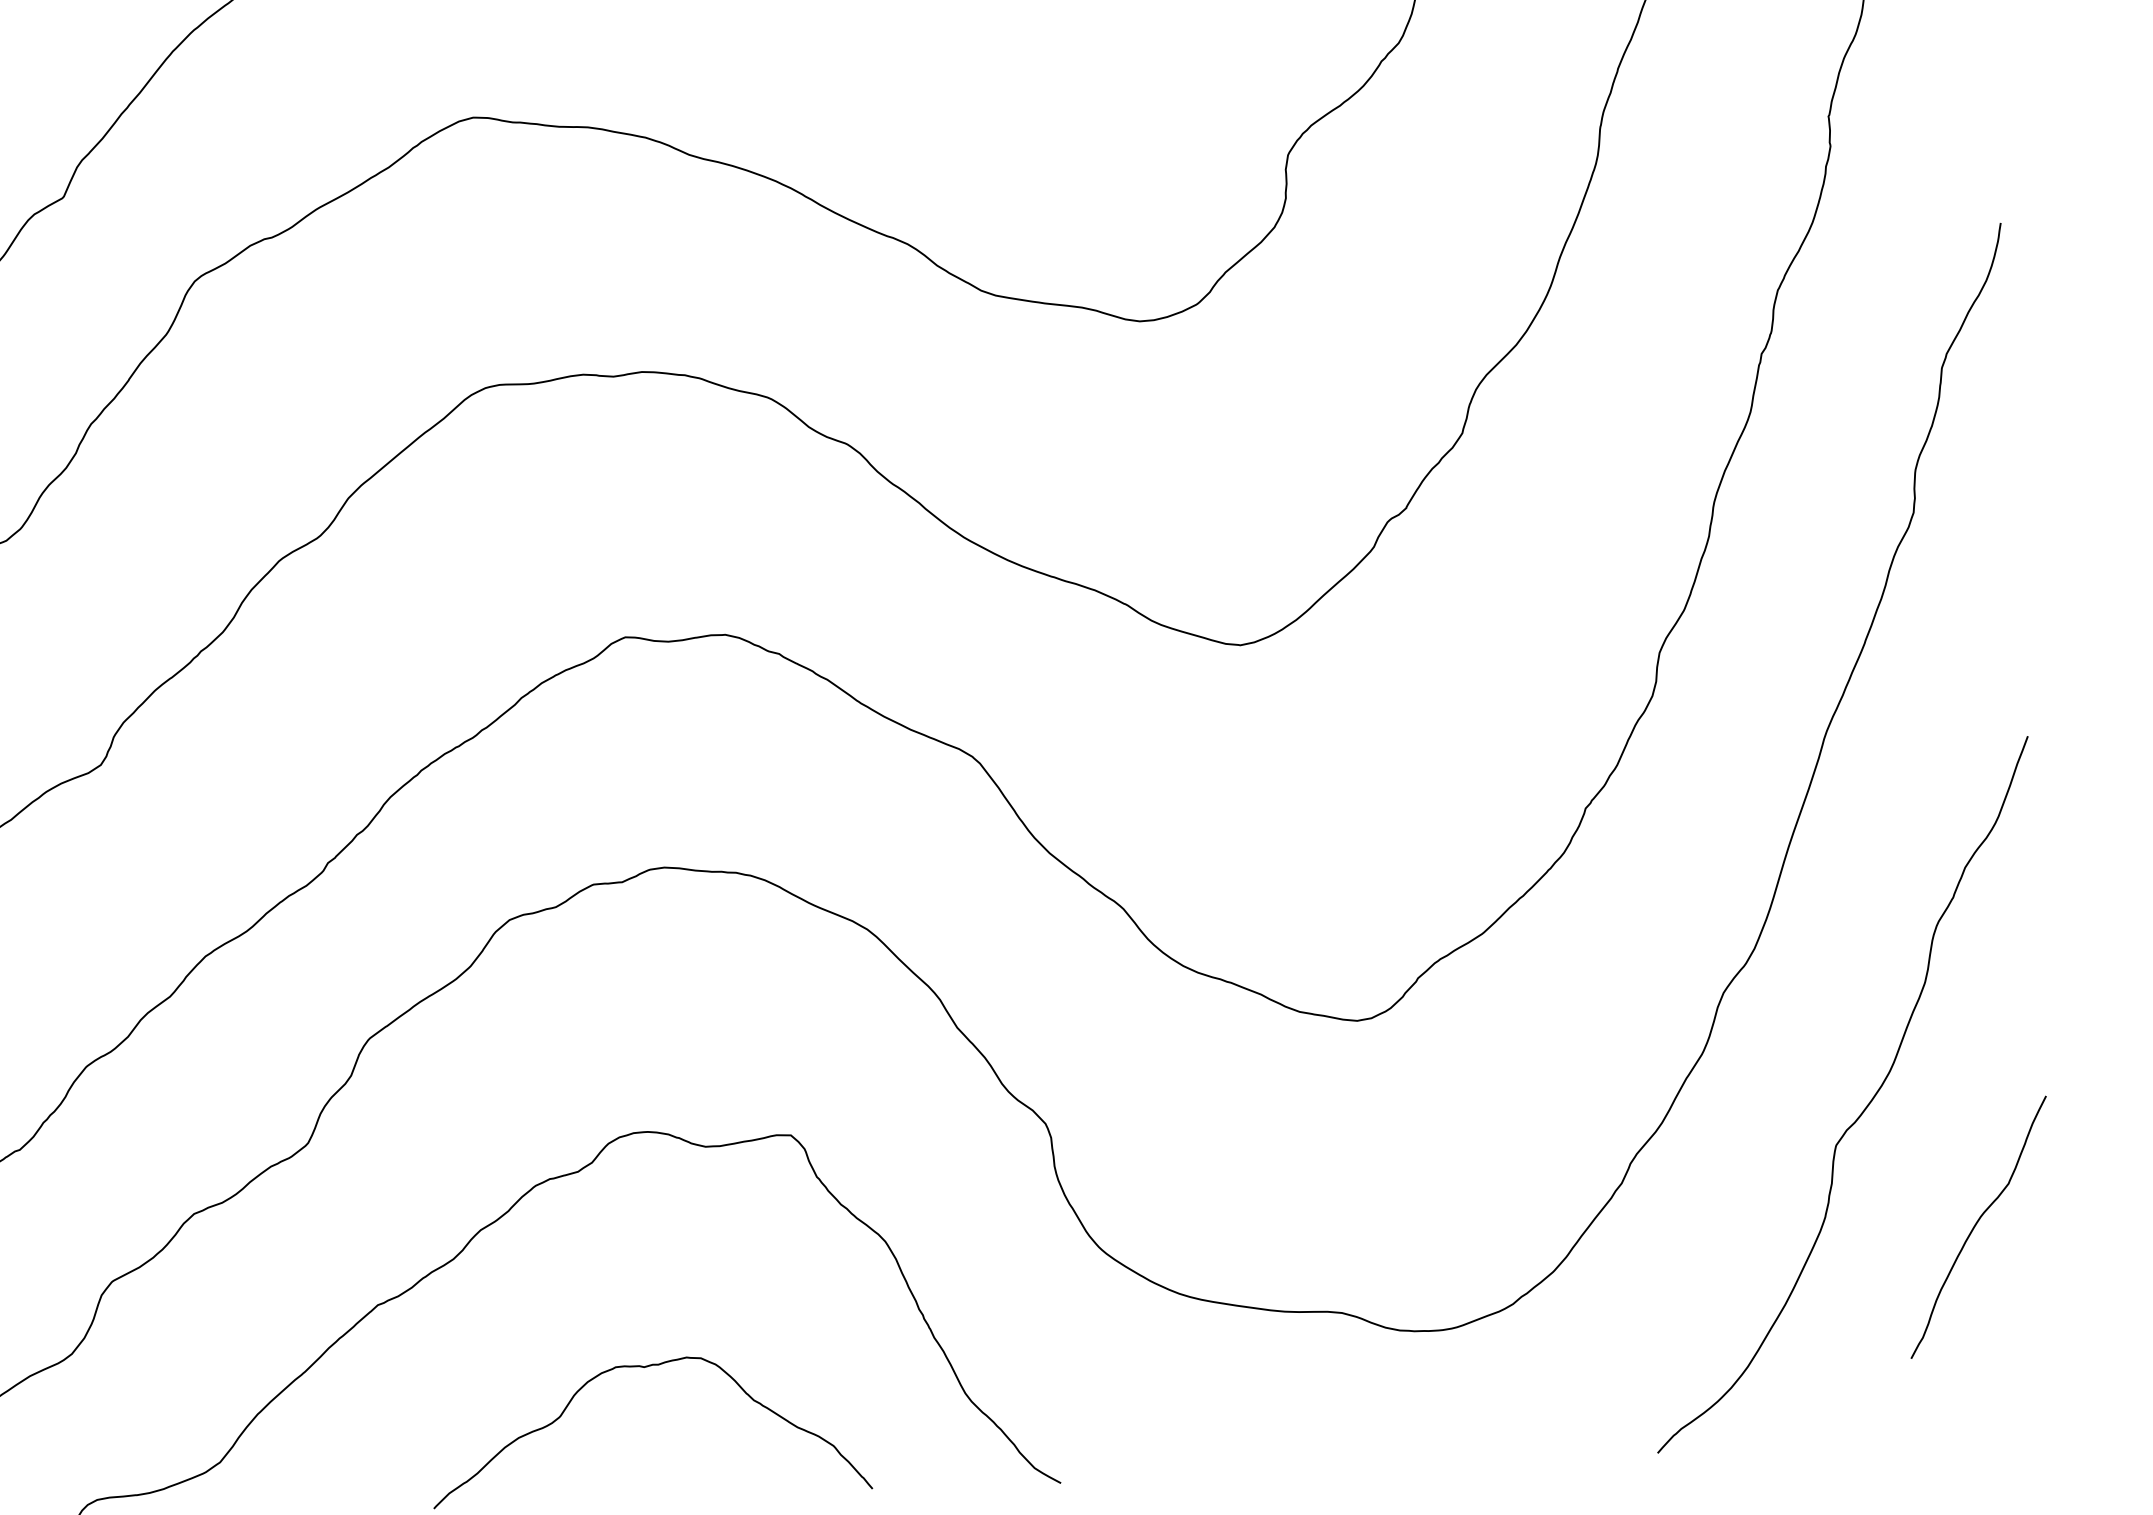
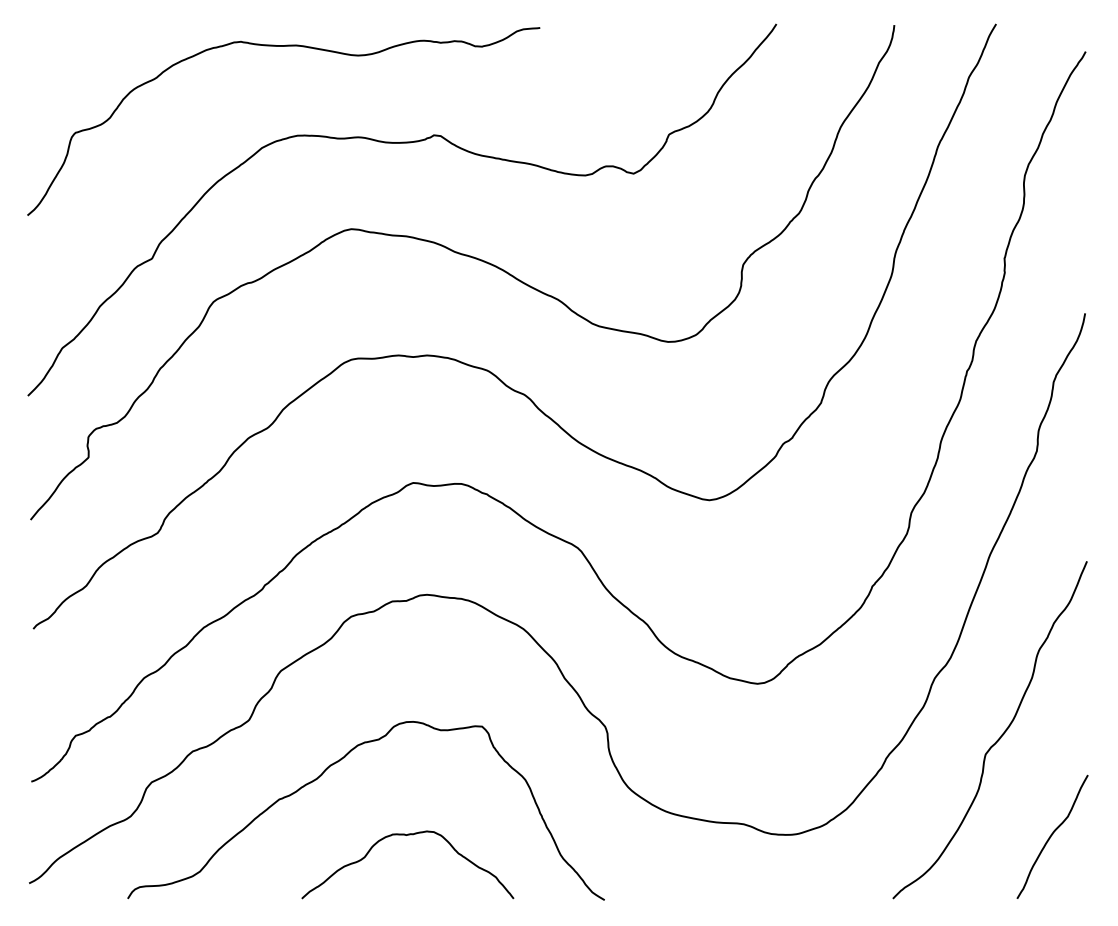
curve: (1978, 1224) -> (1052, 835), moved

